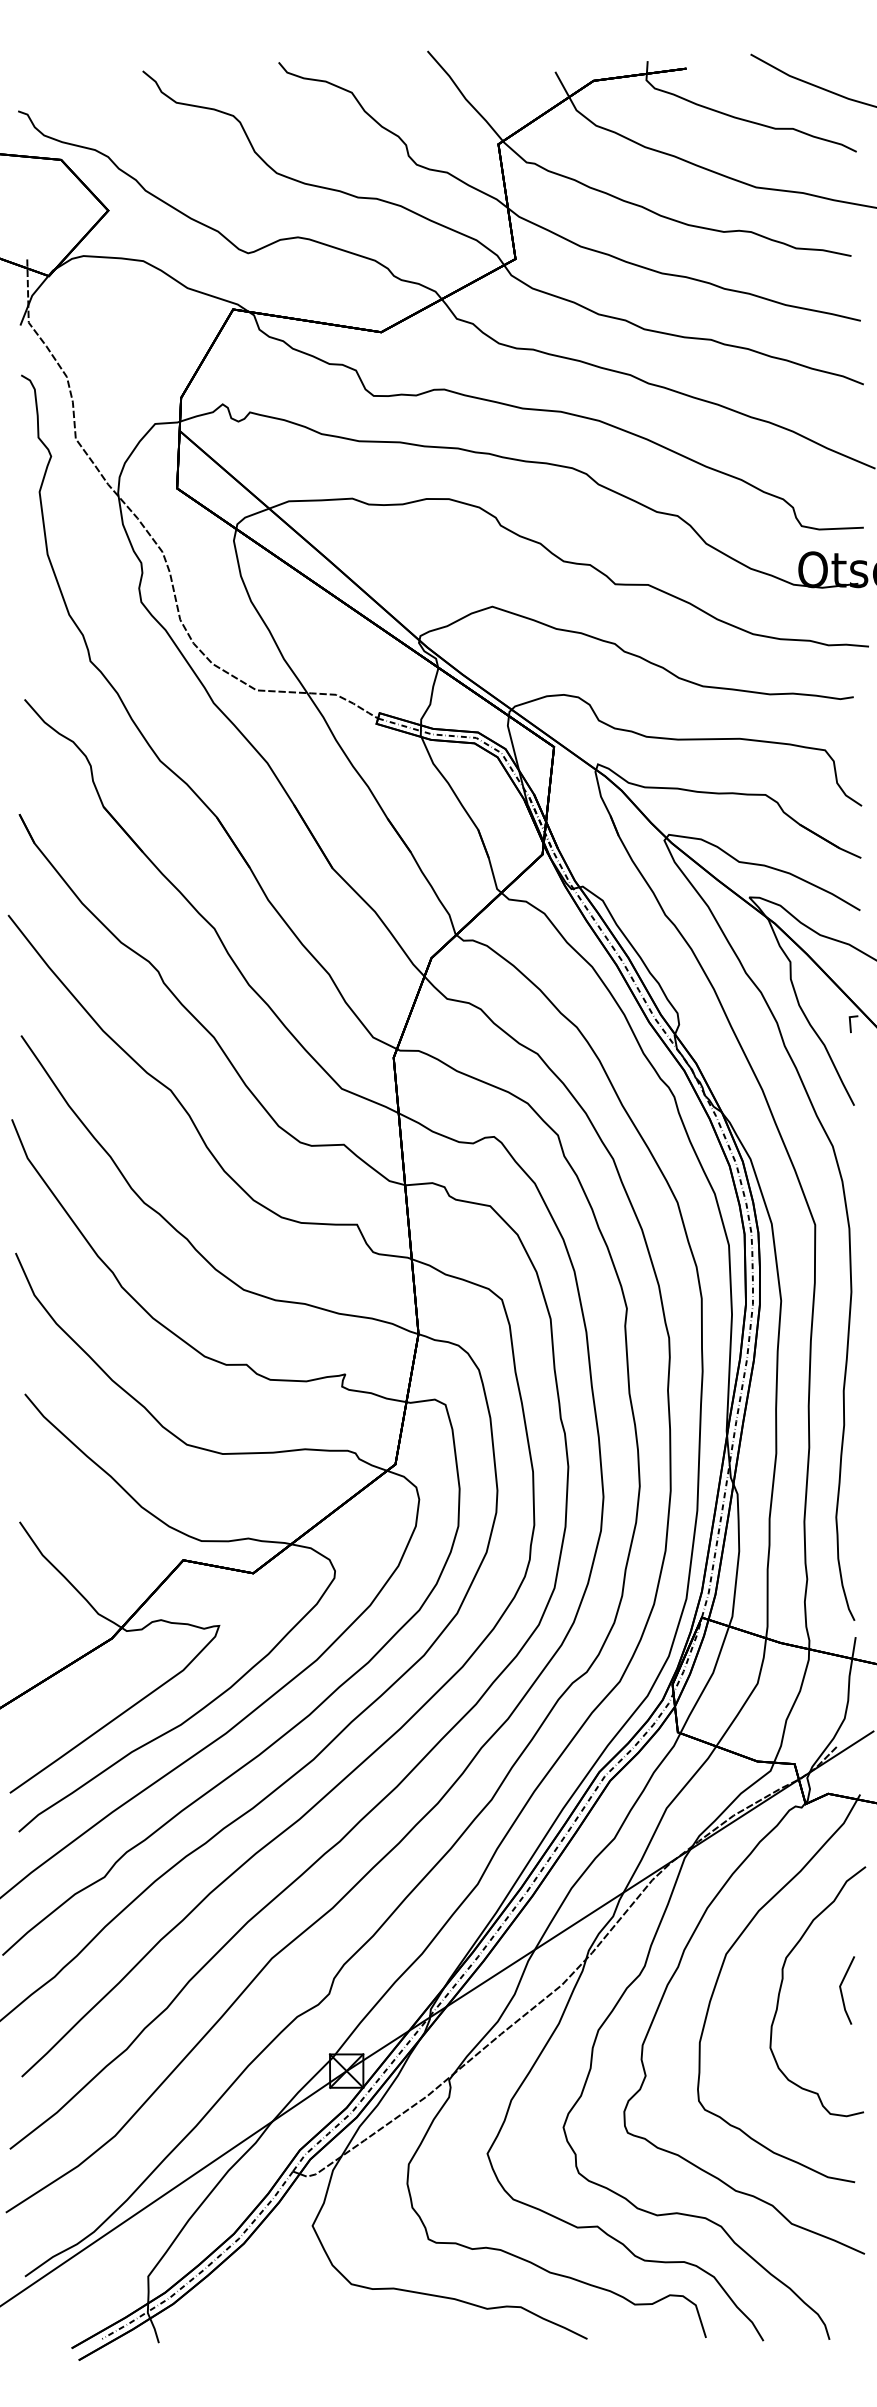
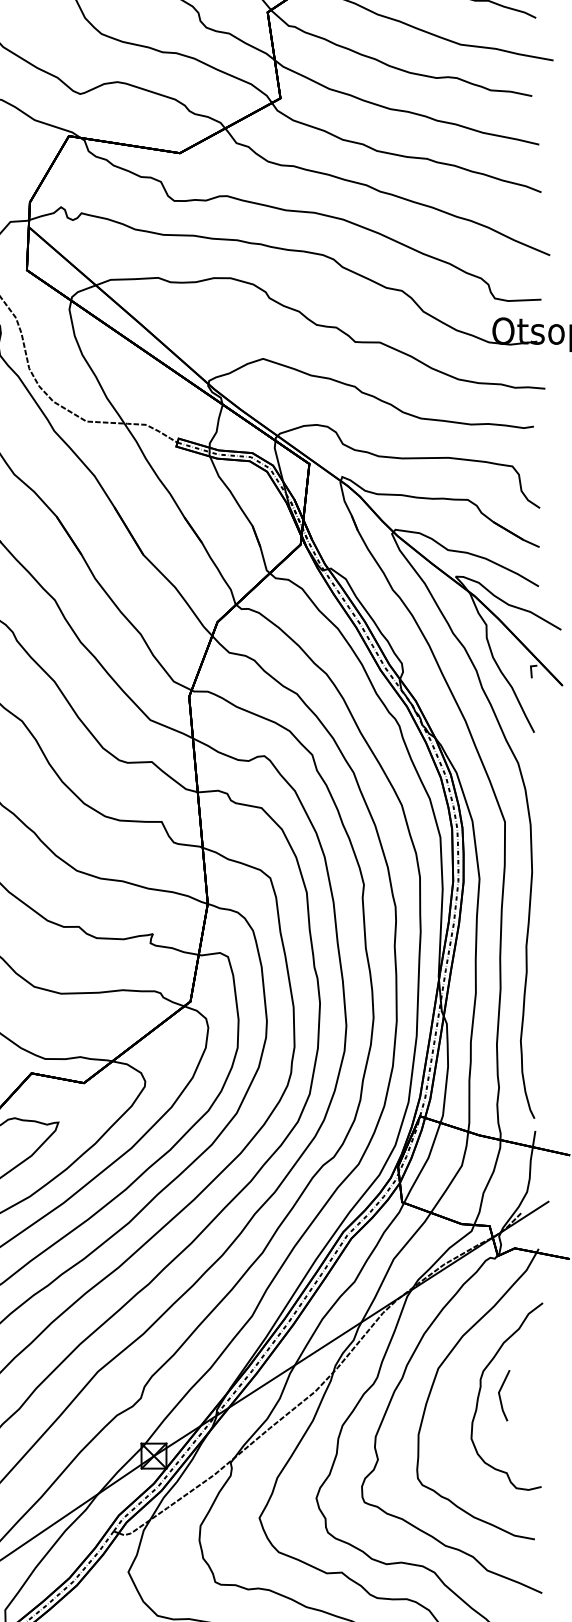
line: (842, 1992) -> (500, 1397), moved

